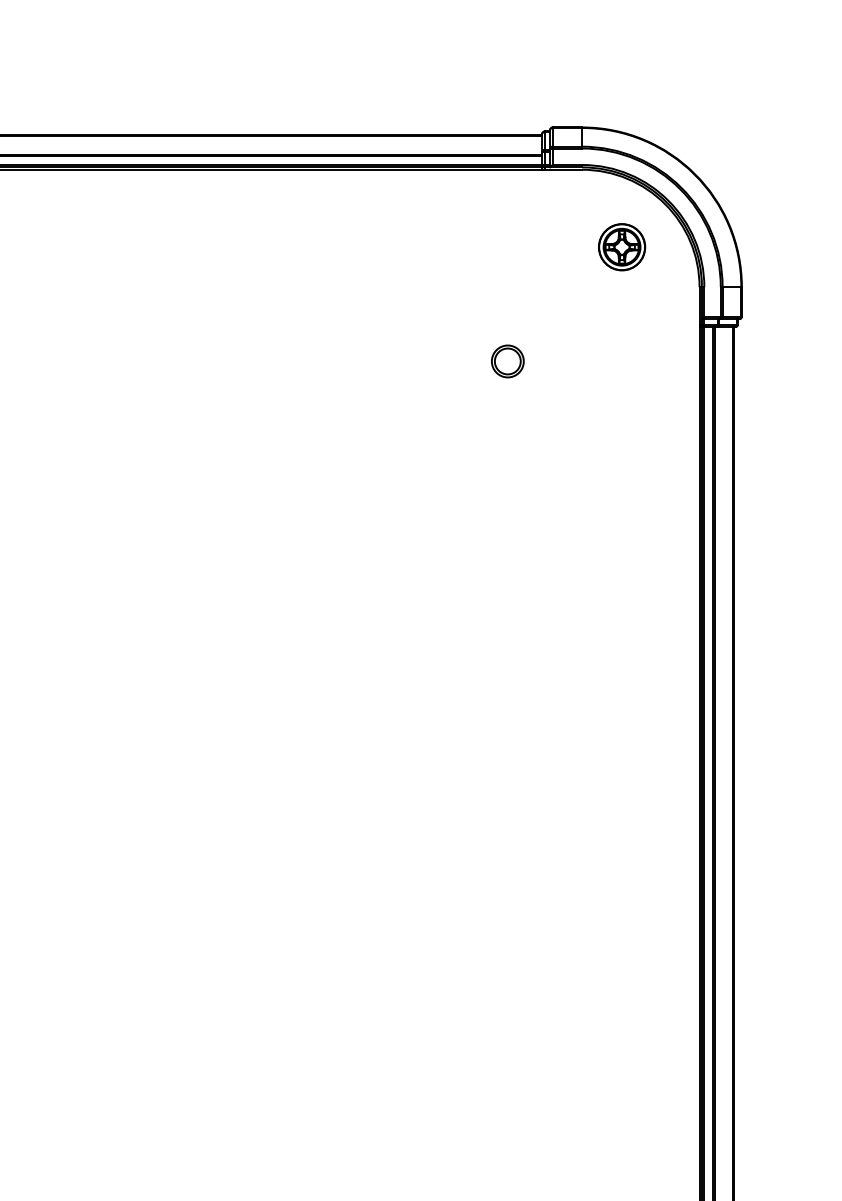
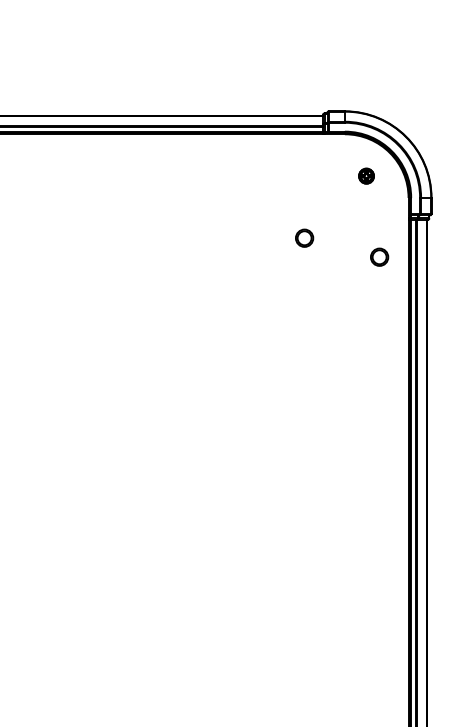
part: (621, 245) -> (366, 175), size x0.6
part: (645, 395) -> (379, 256), added

